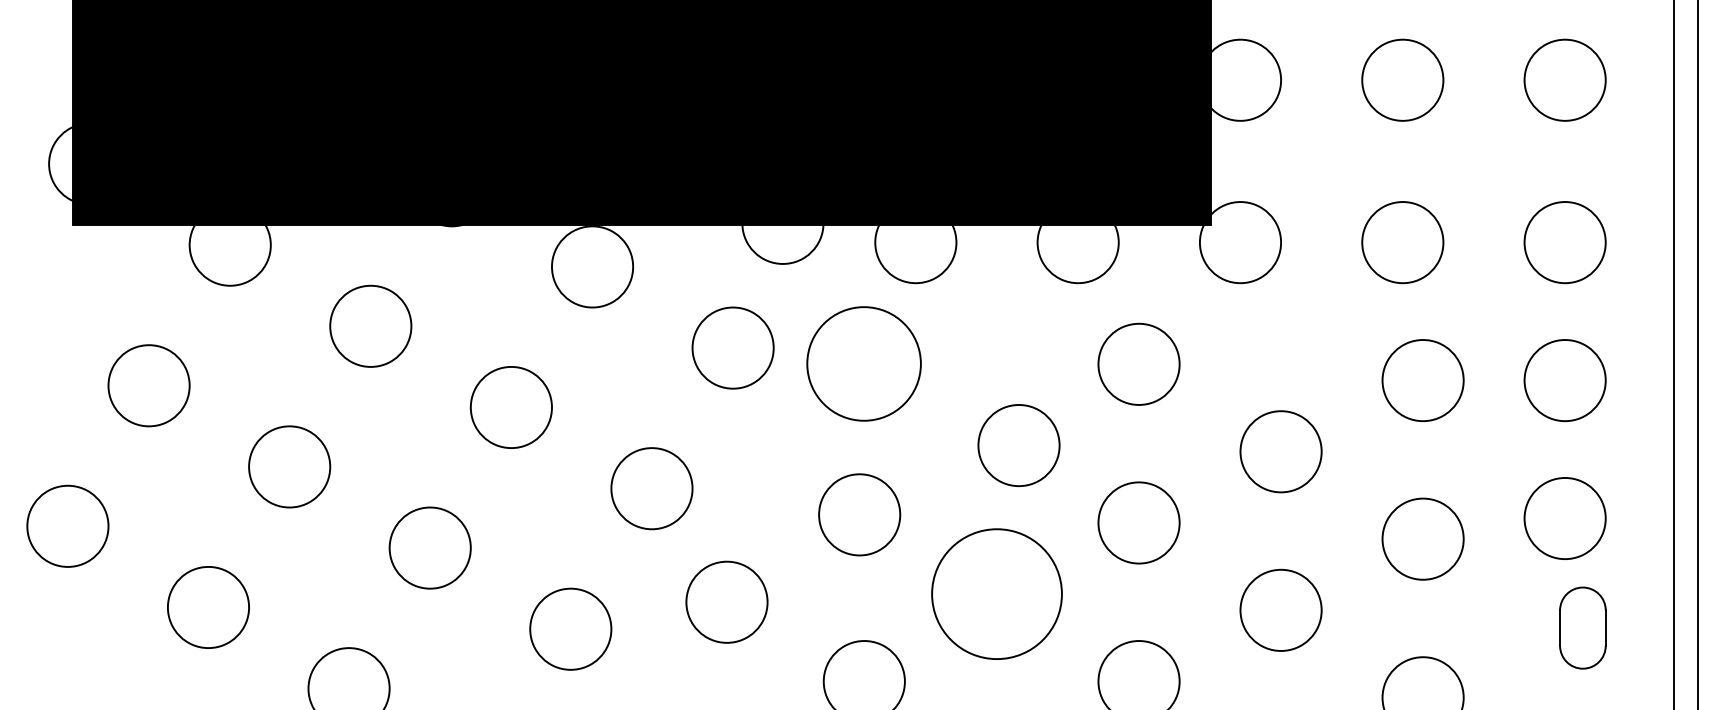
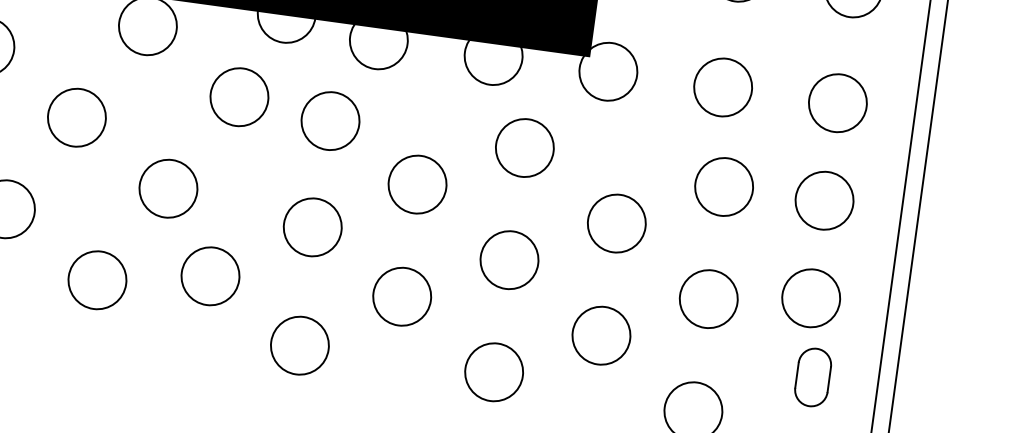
circle: (863, 363) -> (330, 120), size x0.71
circle: (1018, 445) -> (417, 184), moved
circle: (996, 593) -> (401, 296), size x0.62

